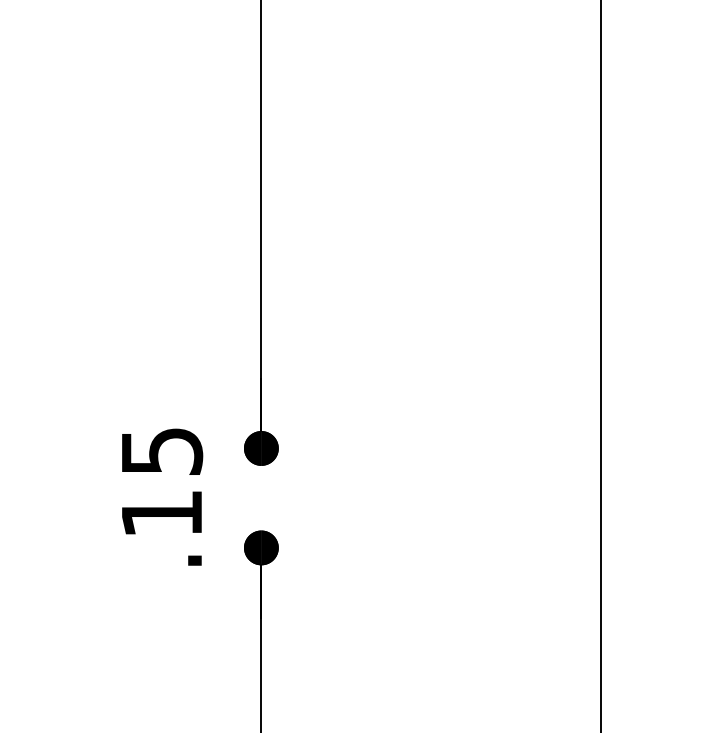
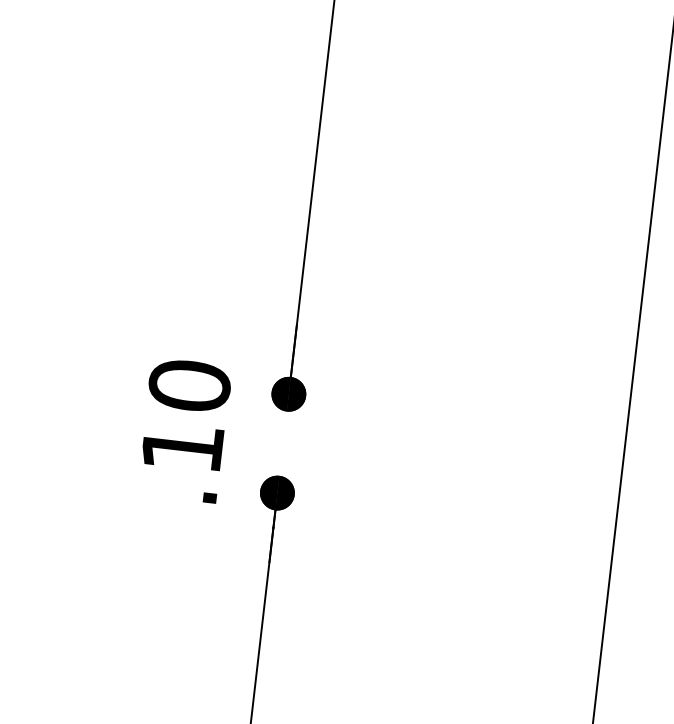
text: (161, 450) -> (189, 384), .15 -> .10

